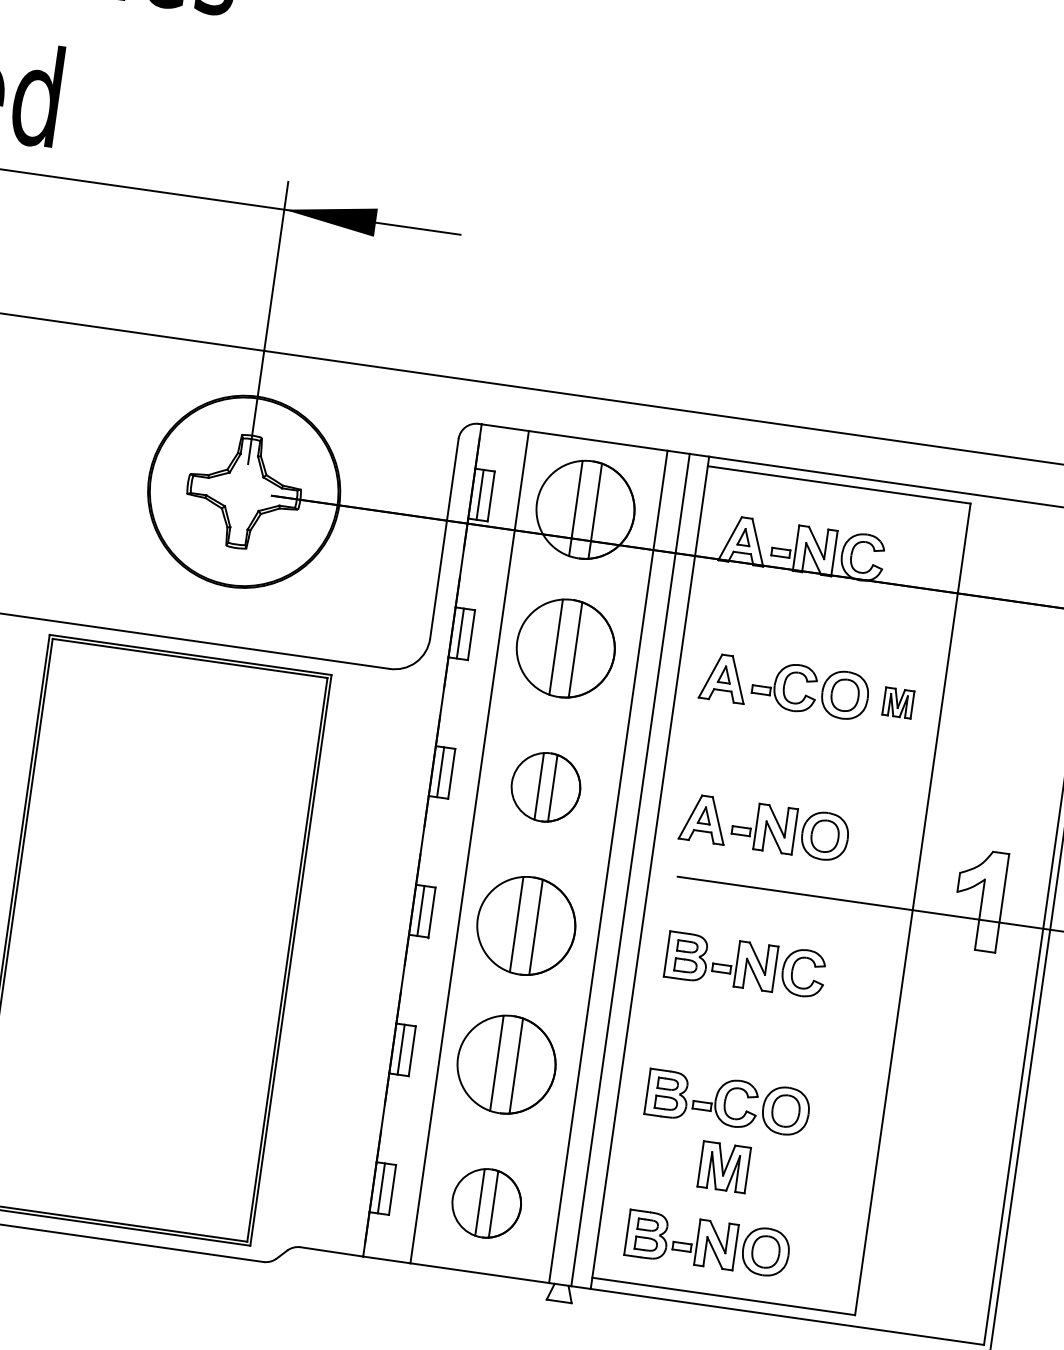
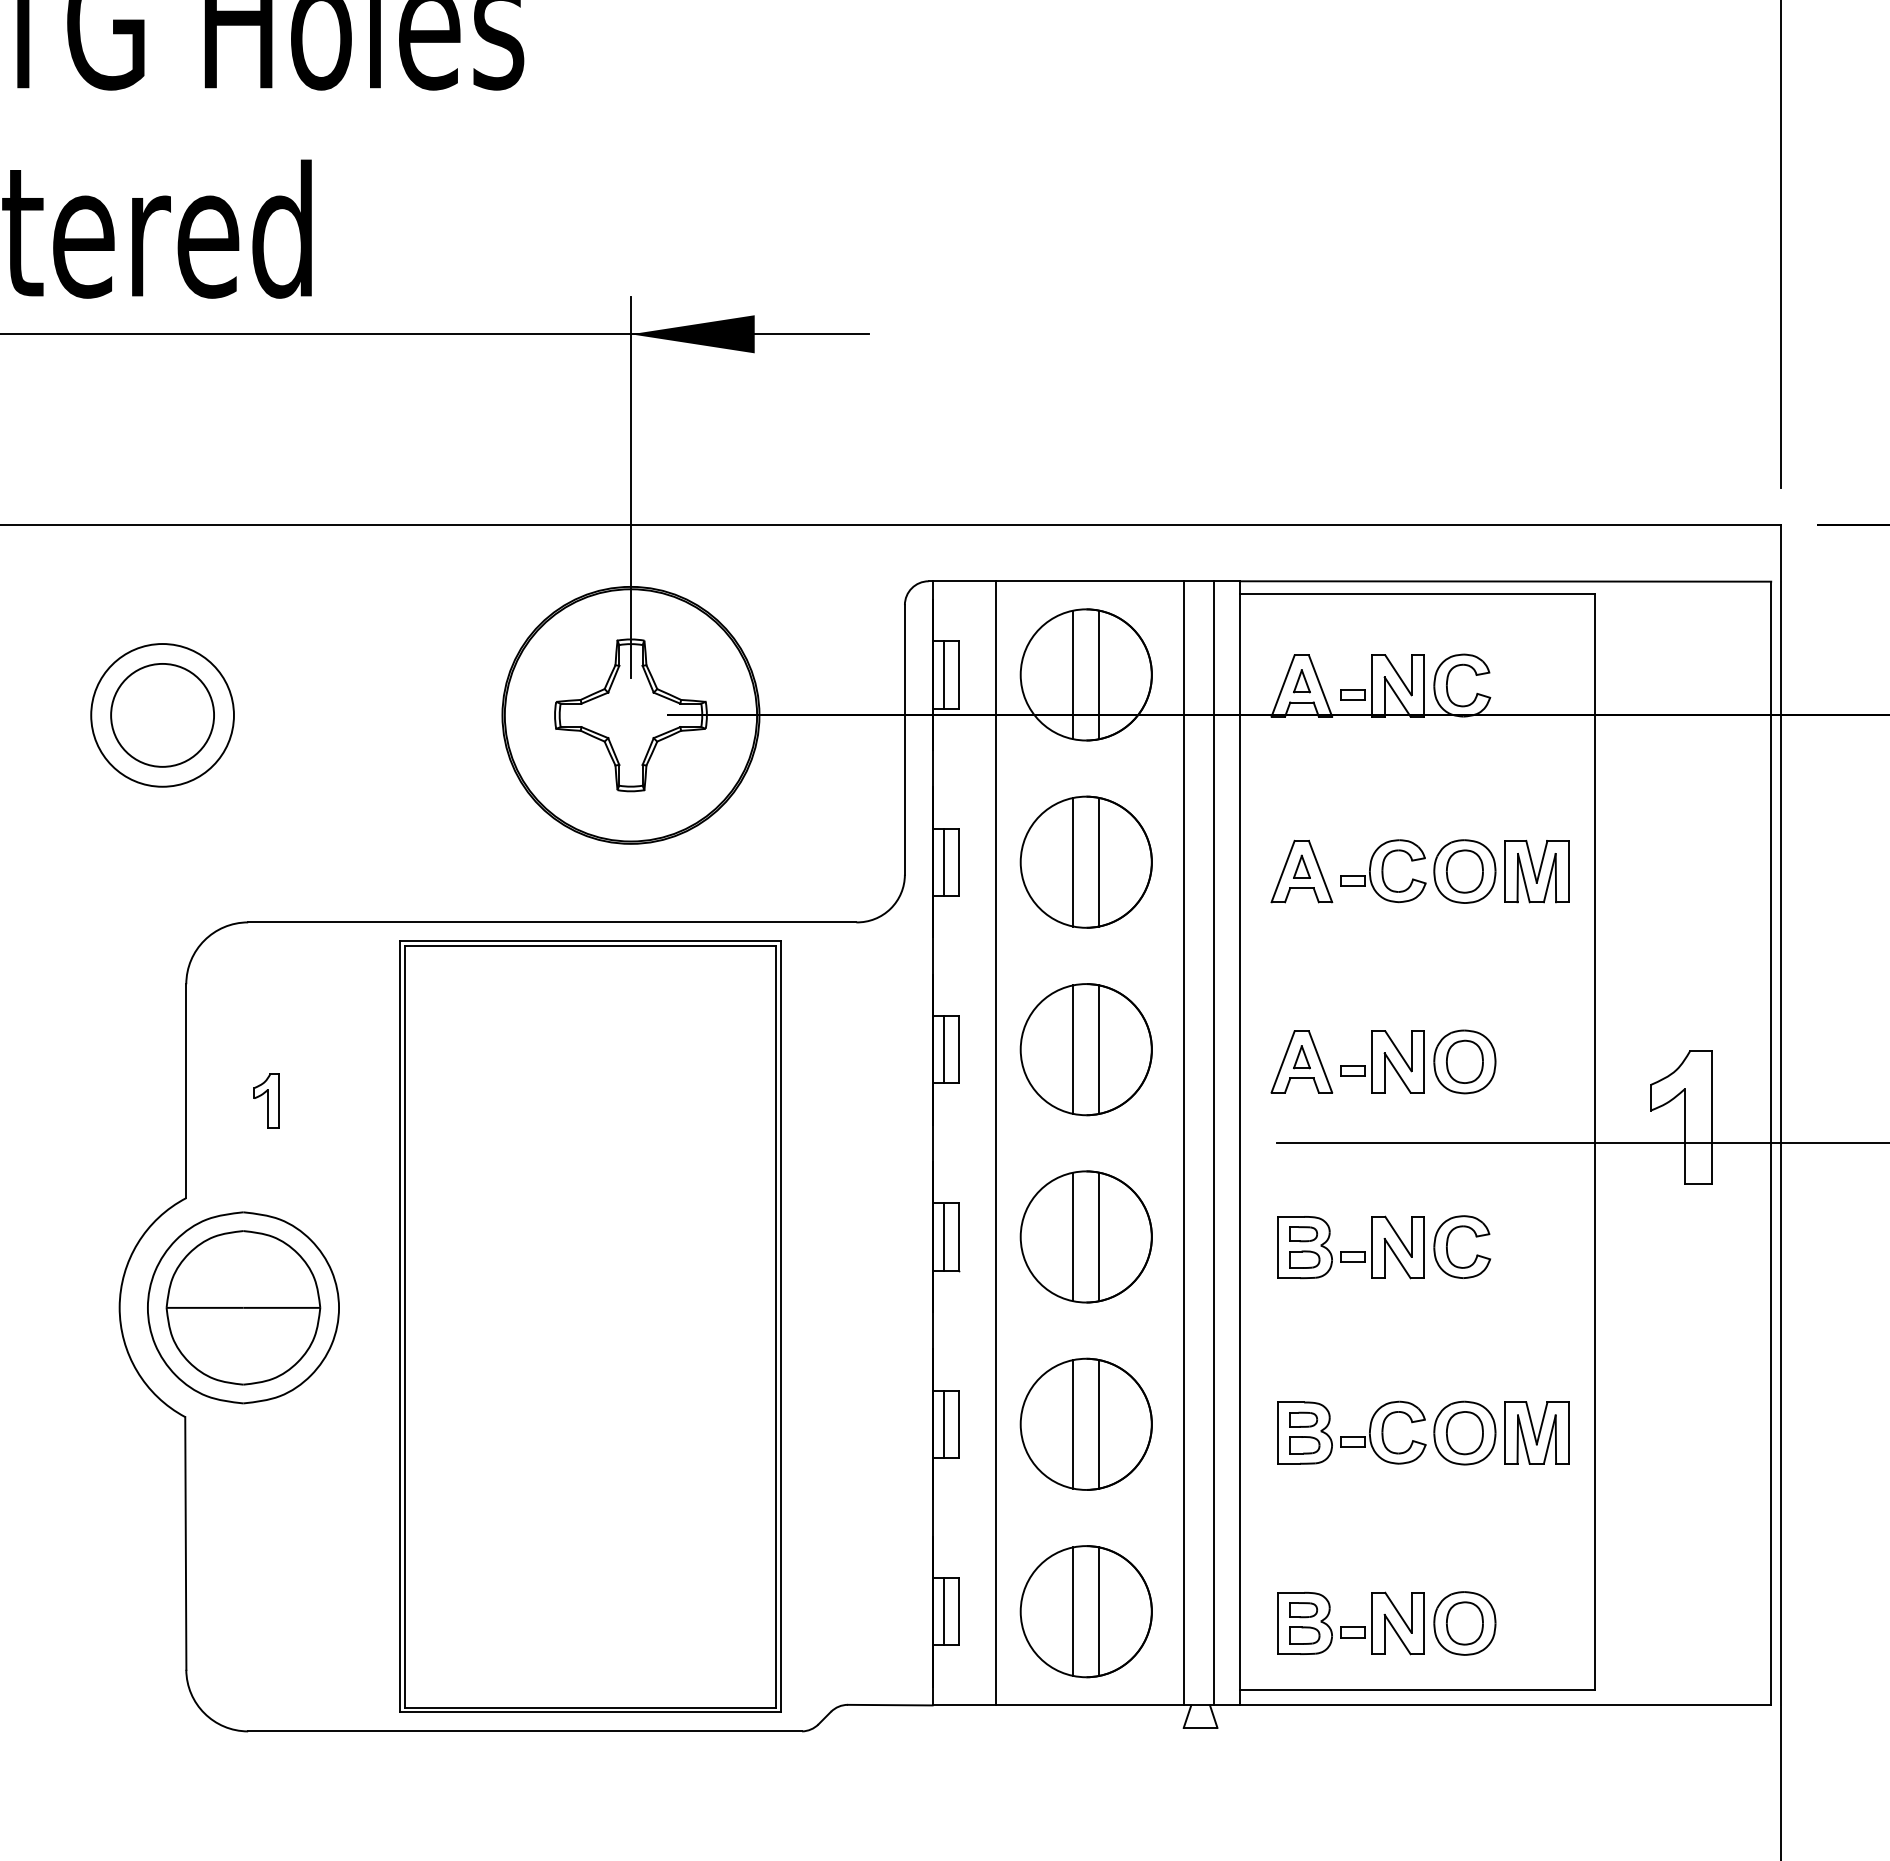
part: (898, 702) -> (1536, 871), size x1.67
part: (545, 787) -> (1085, 1049), size x1.43
part: (724, 1166) -> (1536, 1432), moved
part: (486, 1203) -> (1085, 1611), size x1.43

